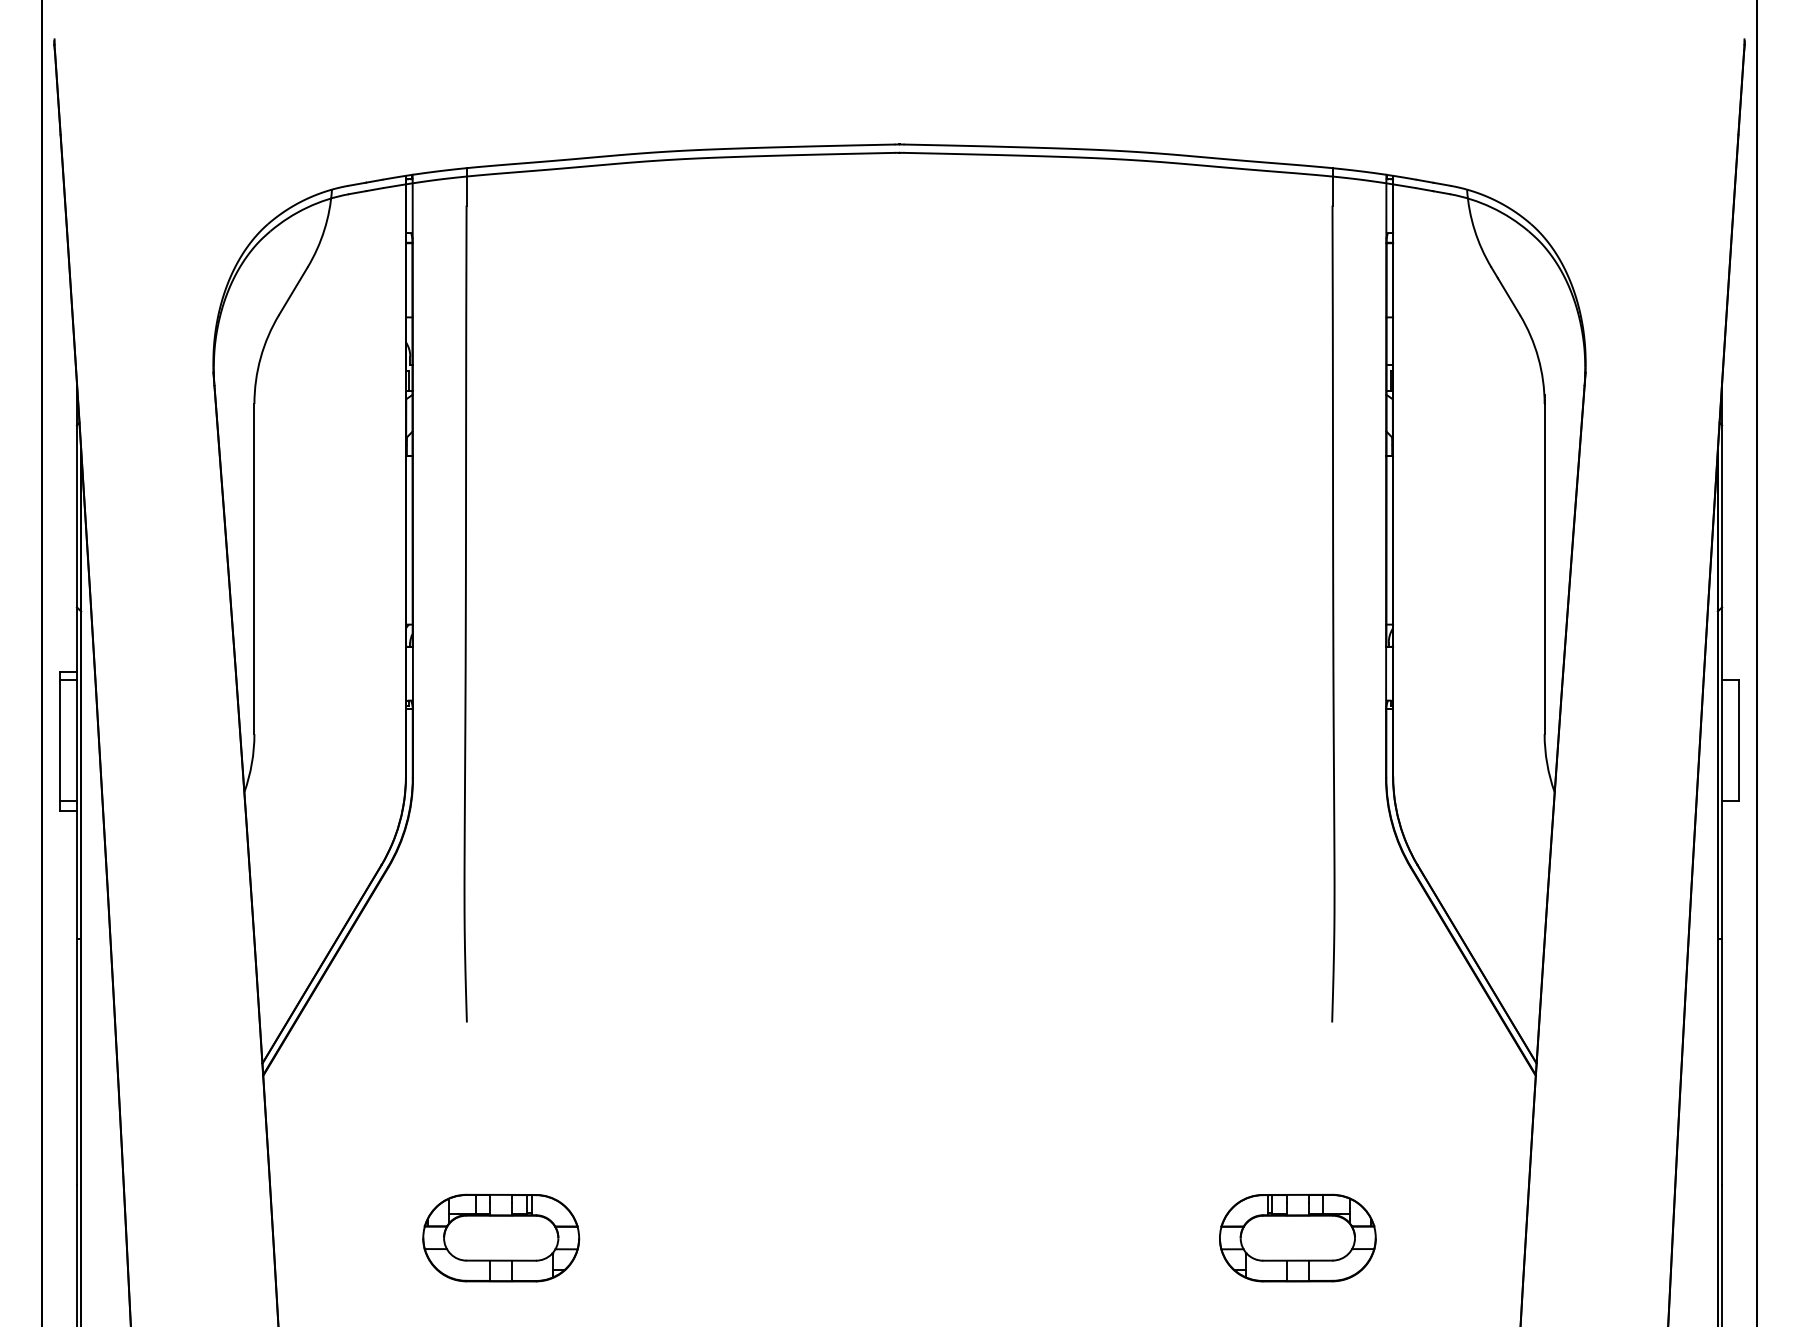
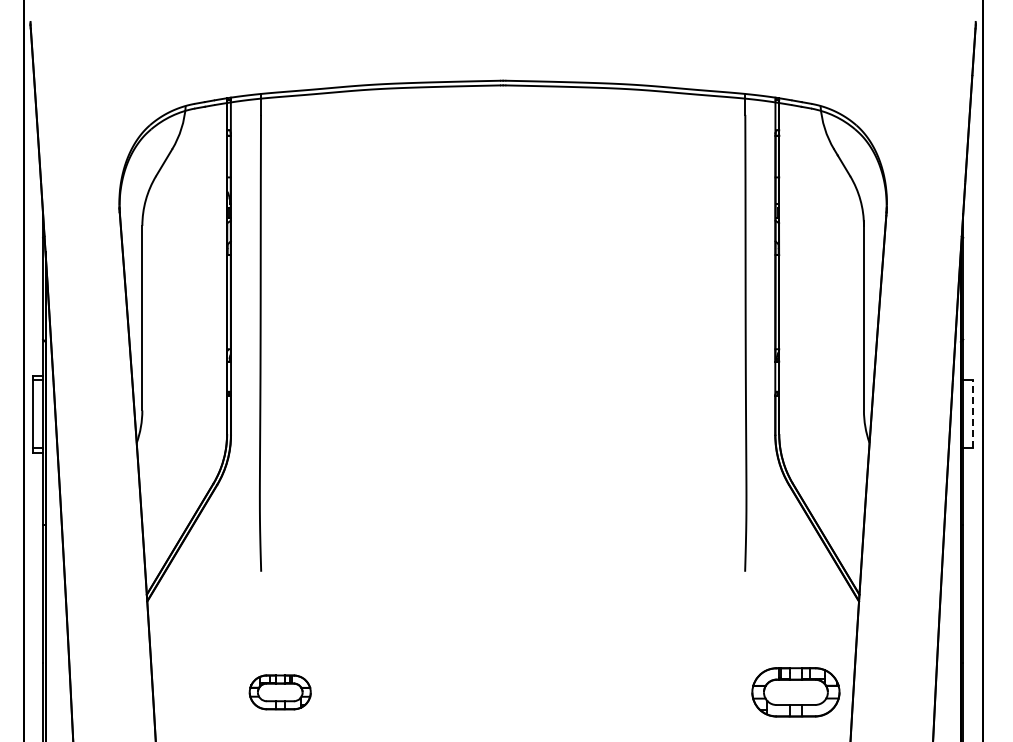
line: (1738, 741) -> (972, 414), solid -> dashed
part: (499, 1238) -> (279, 692), size x0.7
part: (1297, 1238) -> (795, 692), moved

